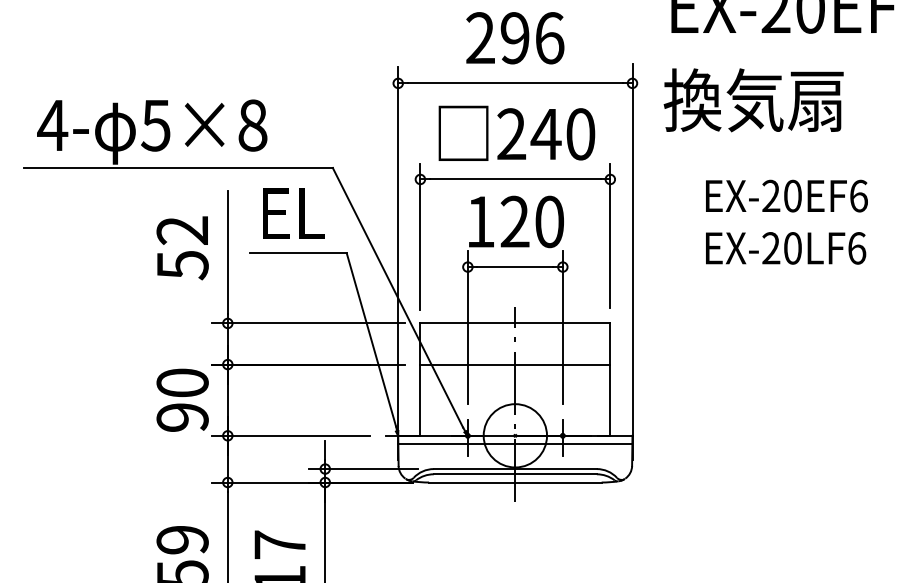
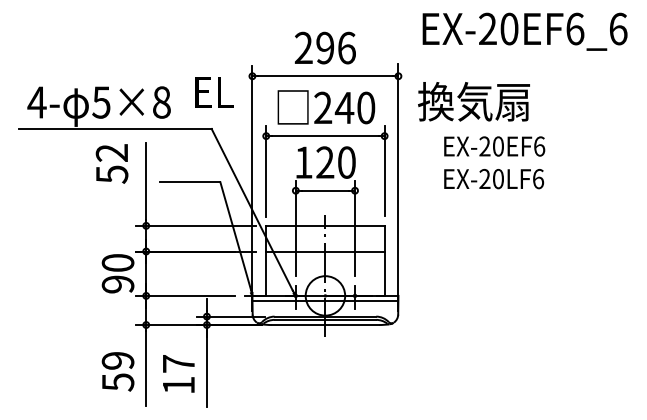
text: (752, 99) -> (473, 101), moved
text: (294, 213) -> (214, 92), moved
text: (181, 247) -> (111, 163), moved

